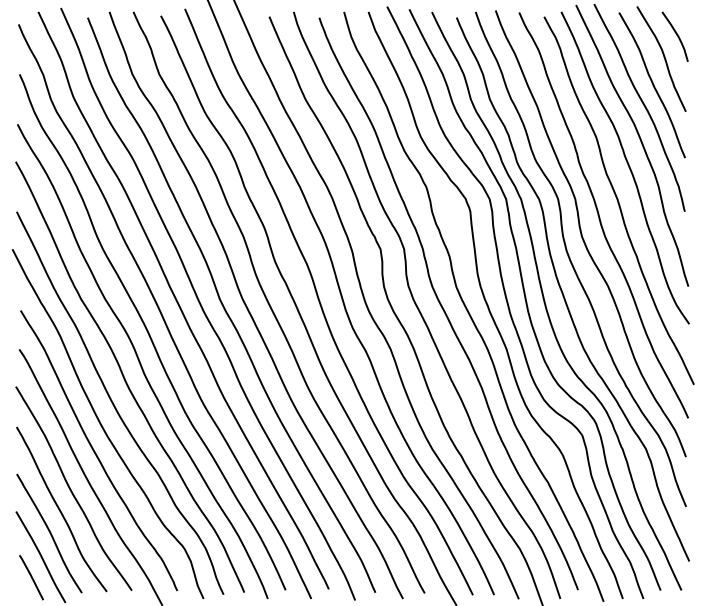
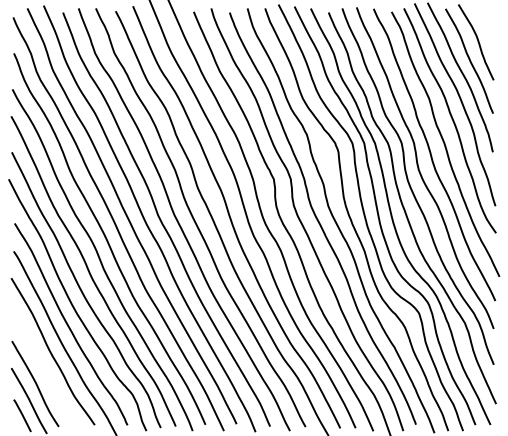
curve: (676, 35) -> (486, 25), removed
curve: (60, 509) -> (43, 366), removed

